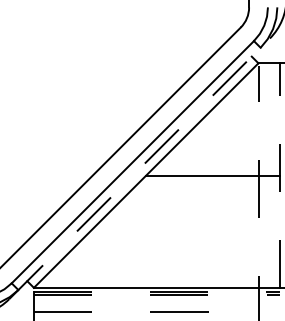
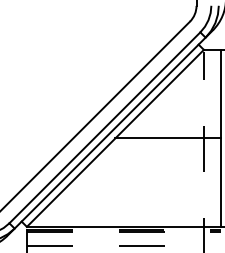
line: (139, 168) -> (110, 132), dashed -> solid
line: (279, 174) -> (220, 137), dashed -> solid

